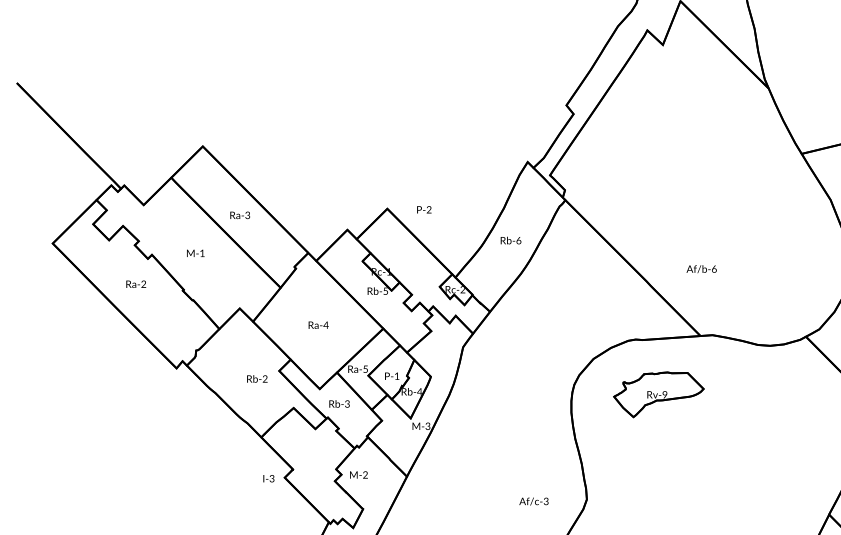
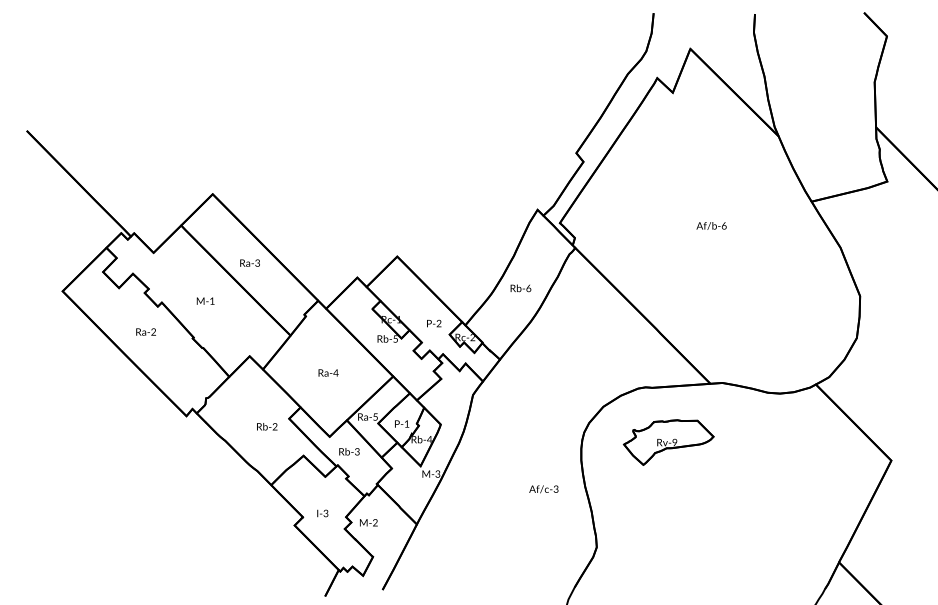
text: (424, 209) -> (434, 323), moved
text: (701, 268) -> (711, 225), moved
text: (268, 478) -> (322, 513), moved
text: (533, 501) -> (543, 489), moved

